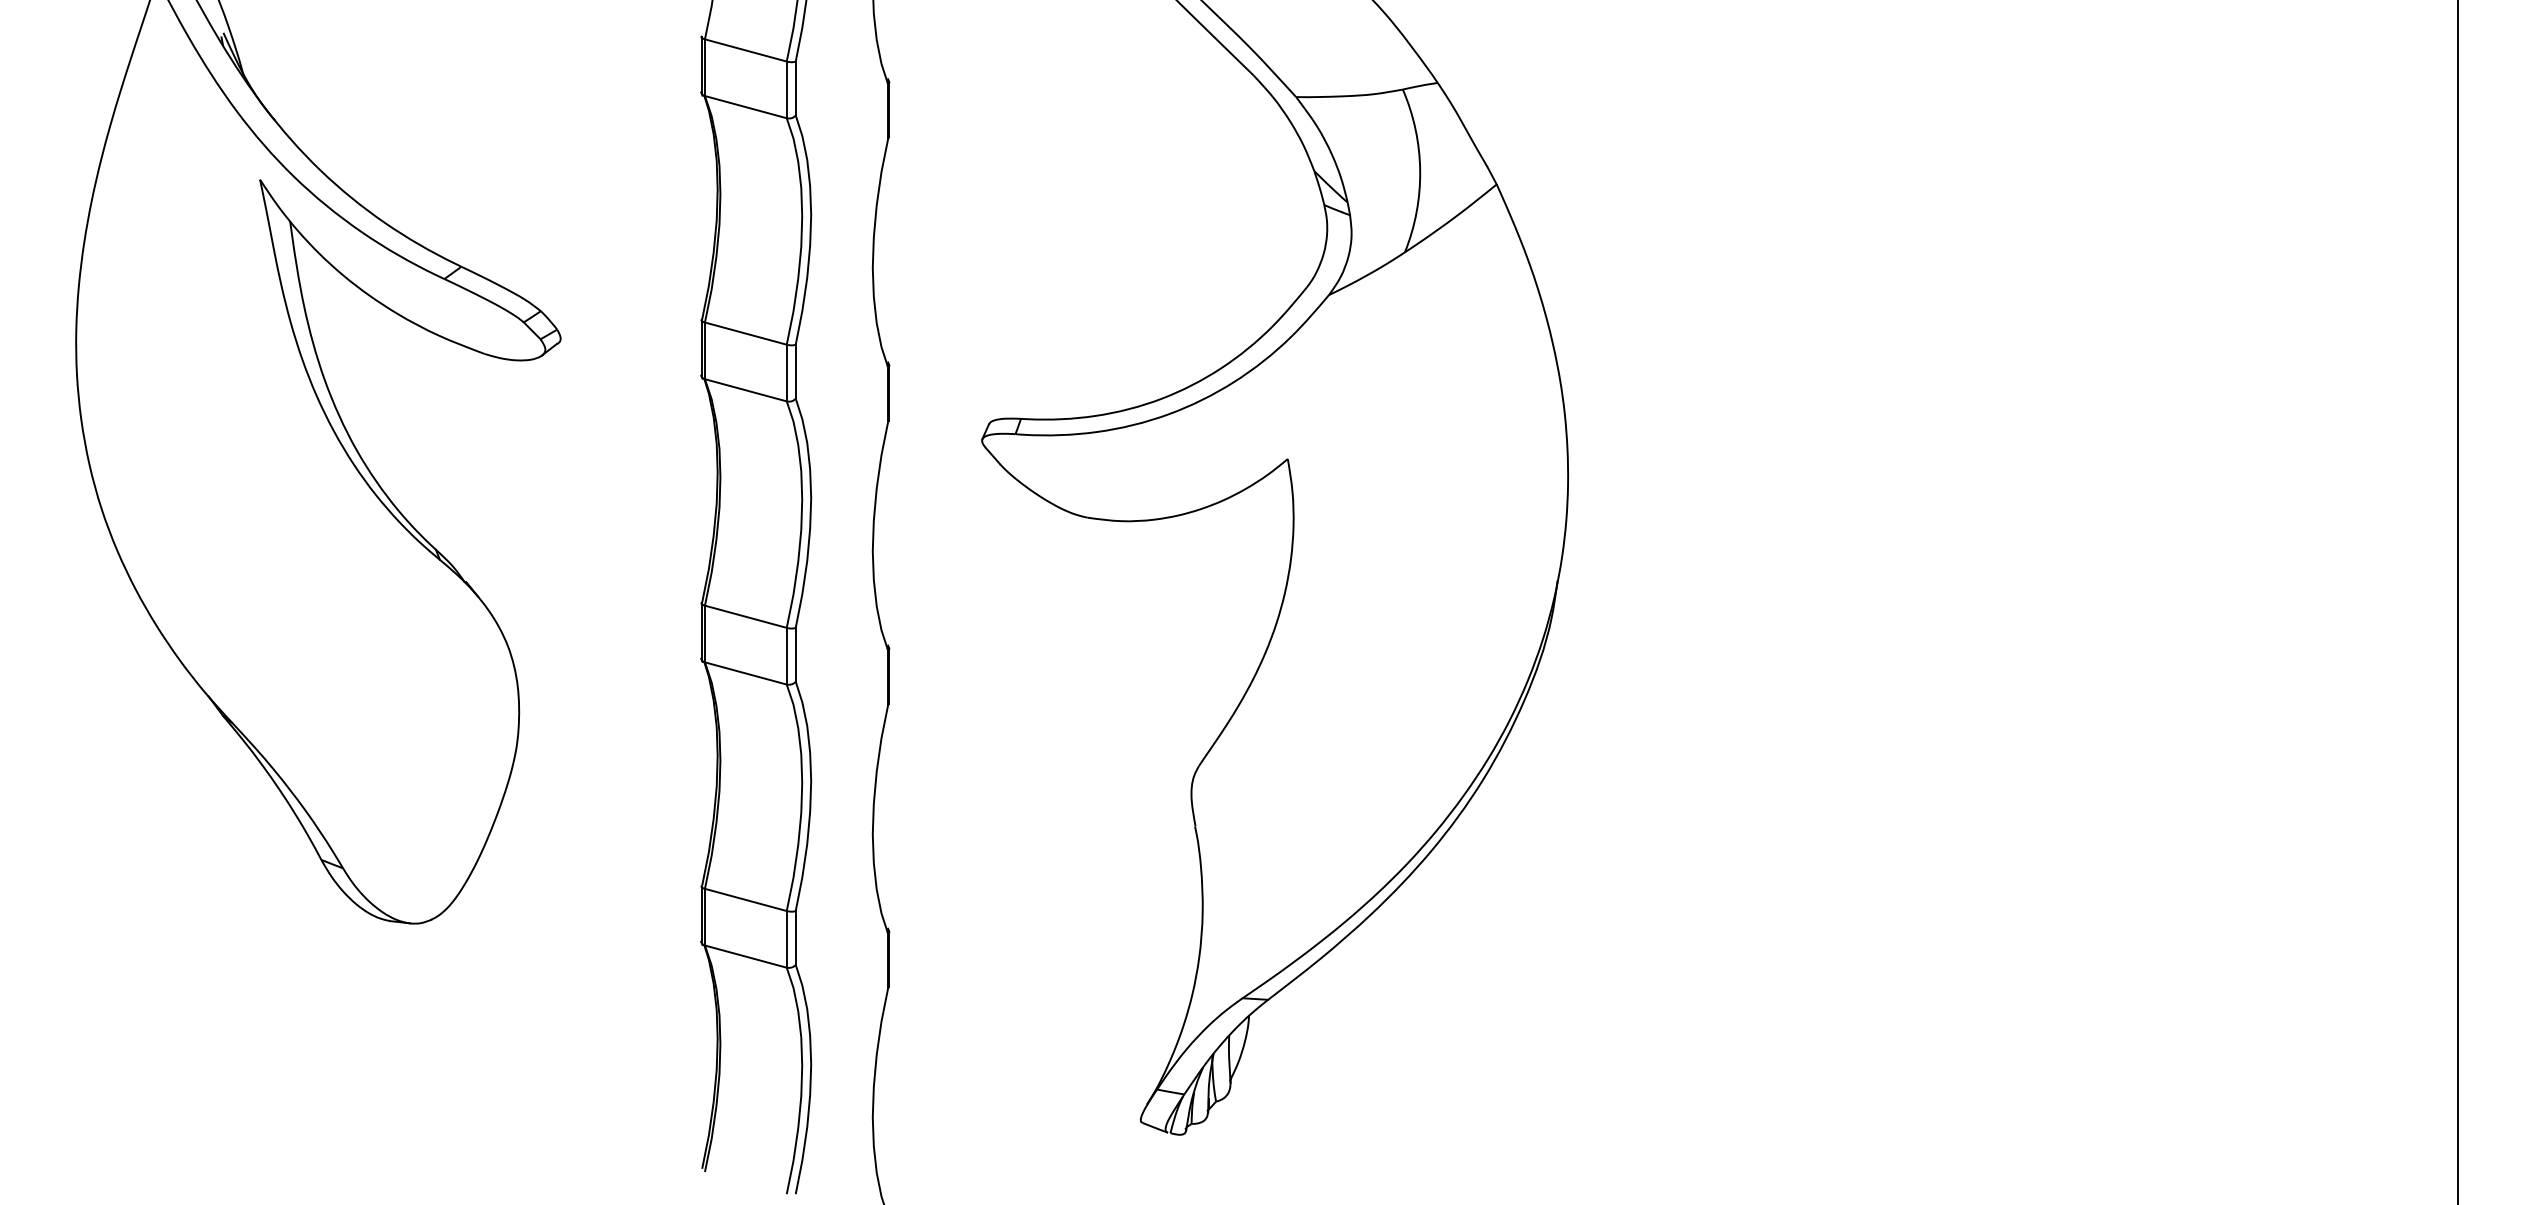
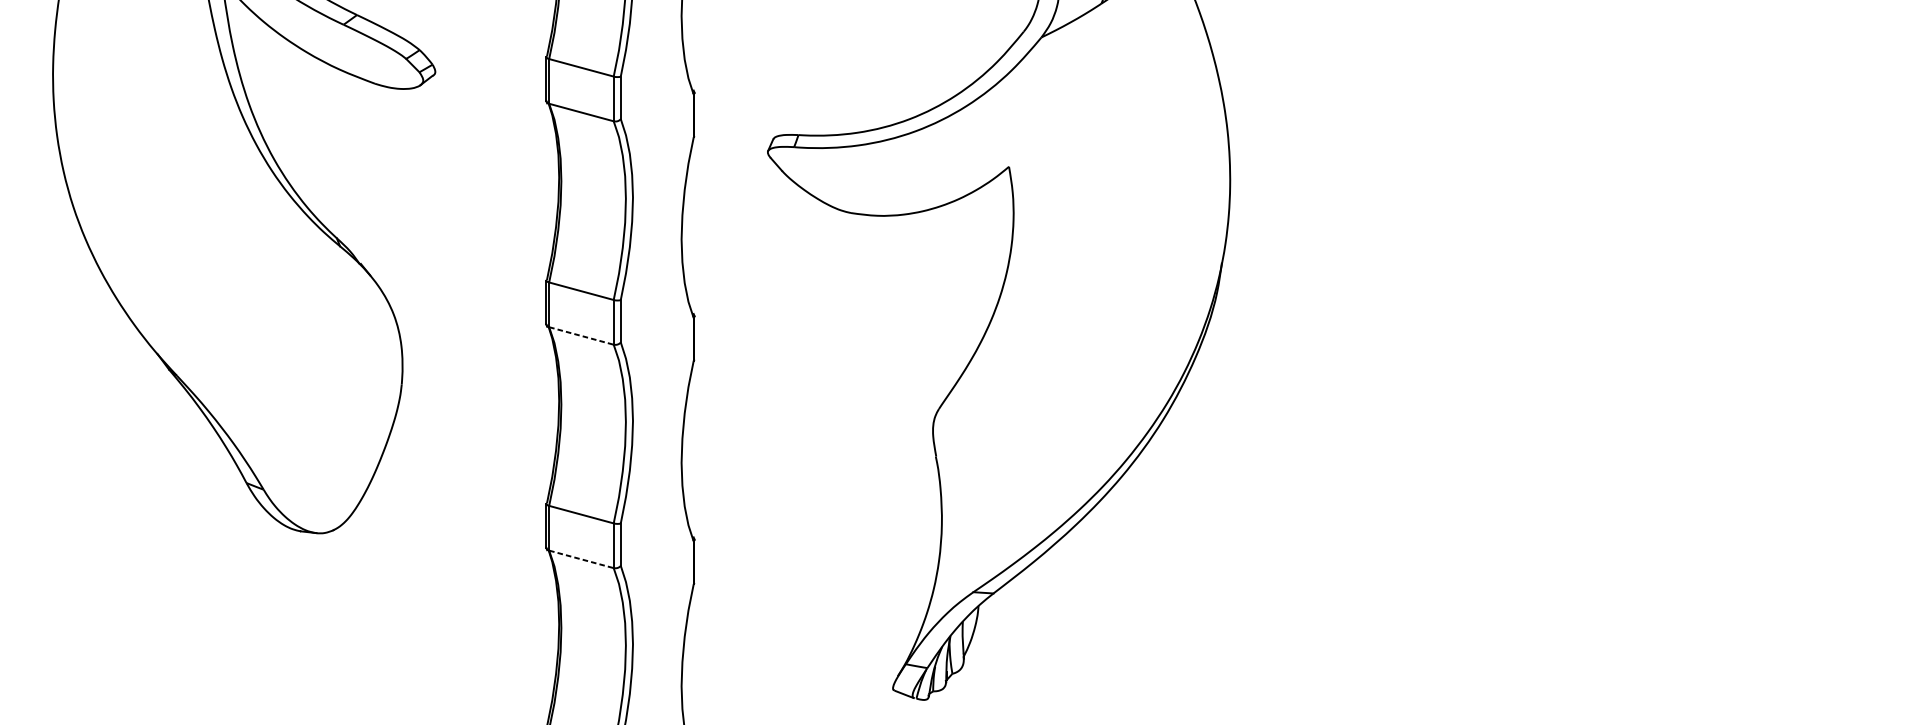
line: (746, 673) -> (581, 335), solid -> dashed
line: (746, 956) -> (581, 559), solid -> dashed

